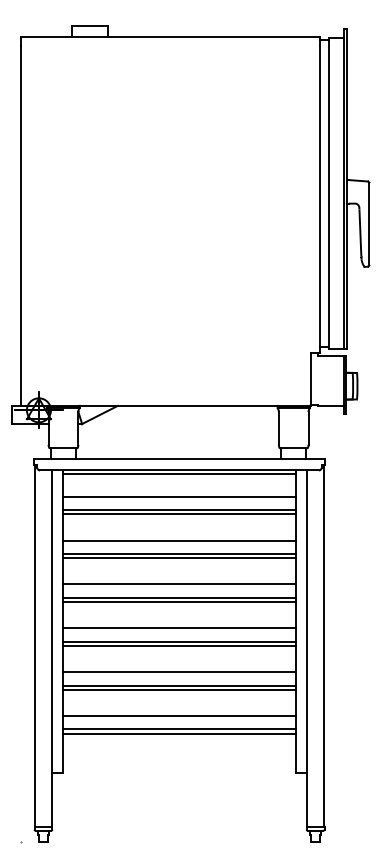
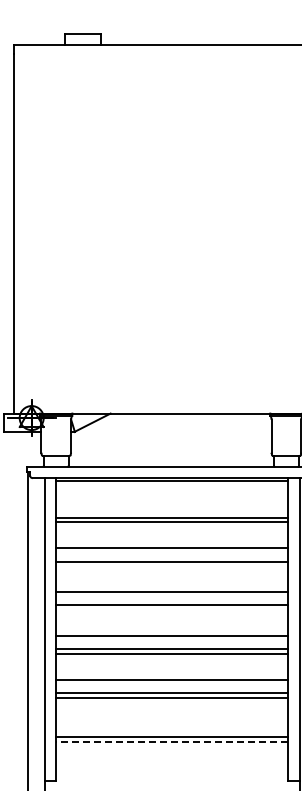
line: (179, 496) -> (172, 504), removed
line: (179, 558) -> (172, 566), removed
line: (179, 602) -> (172, 610), removed
line: (179, 716) -> (172, 724), removed
line: (179, 733) -> (172, 741), solid -> dashed

